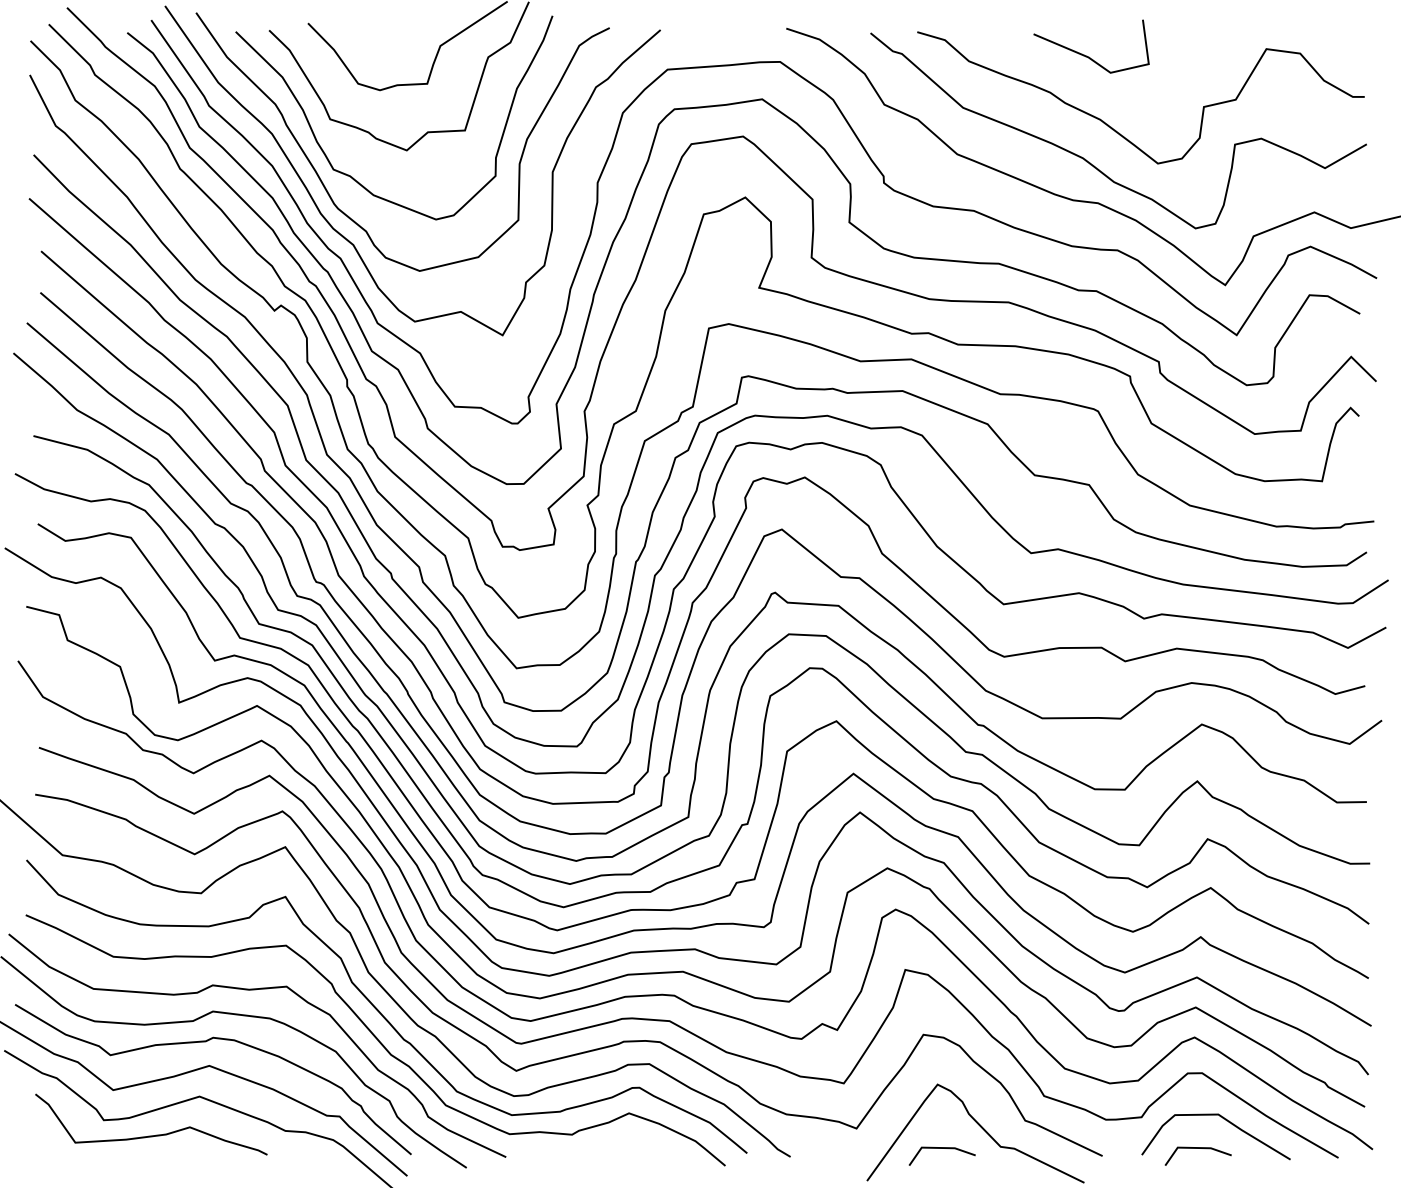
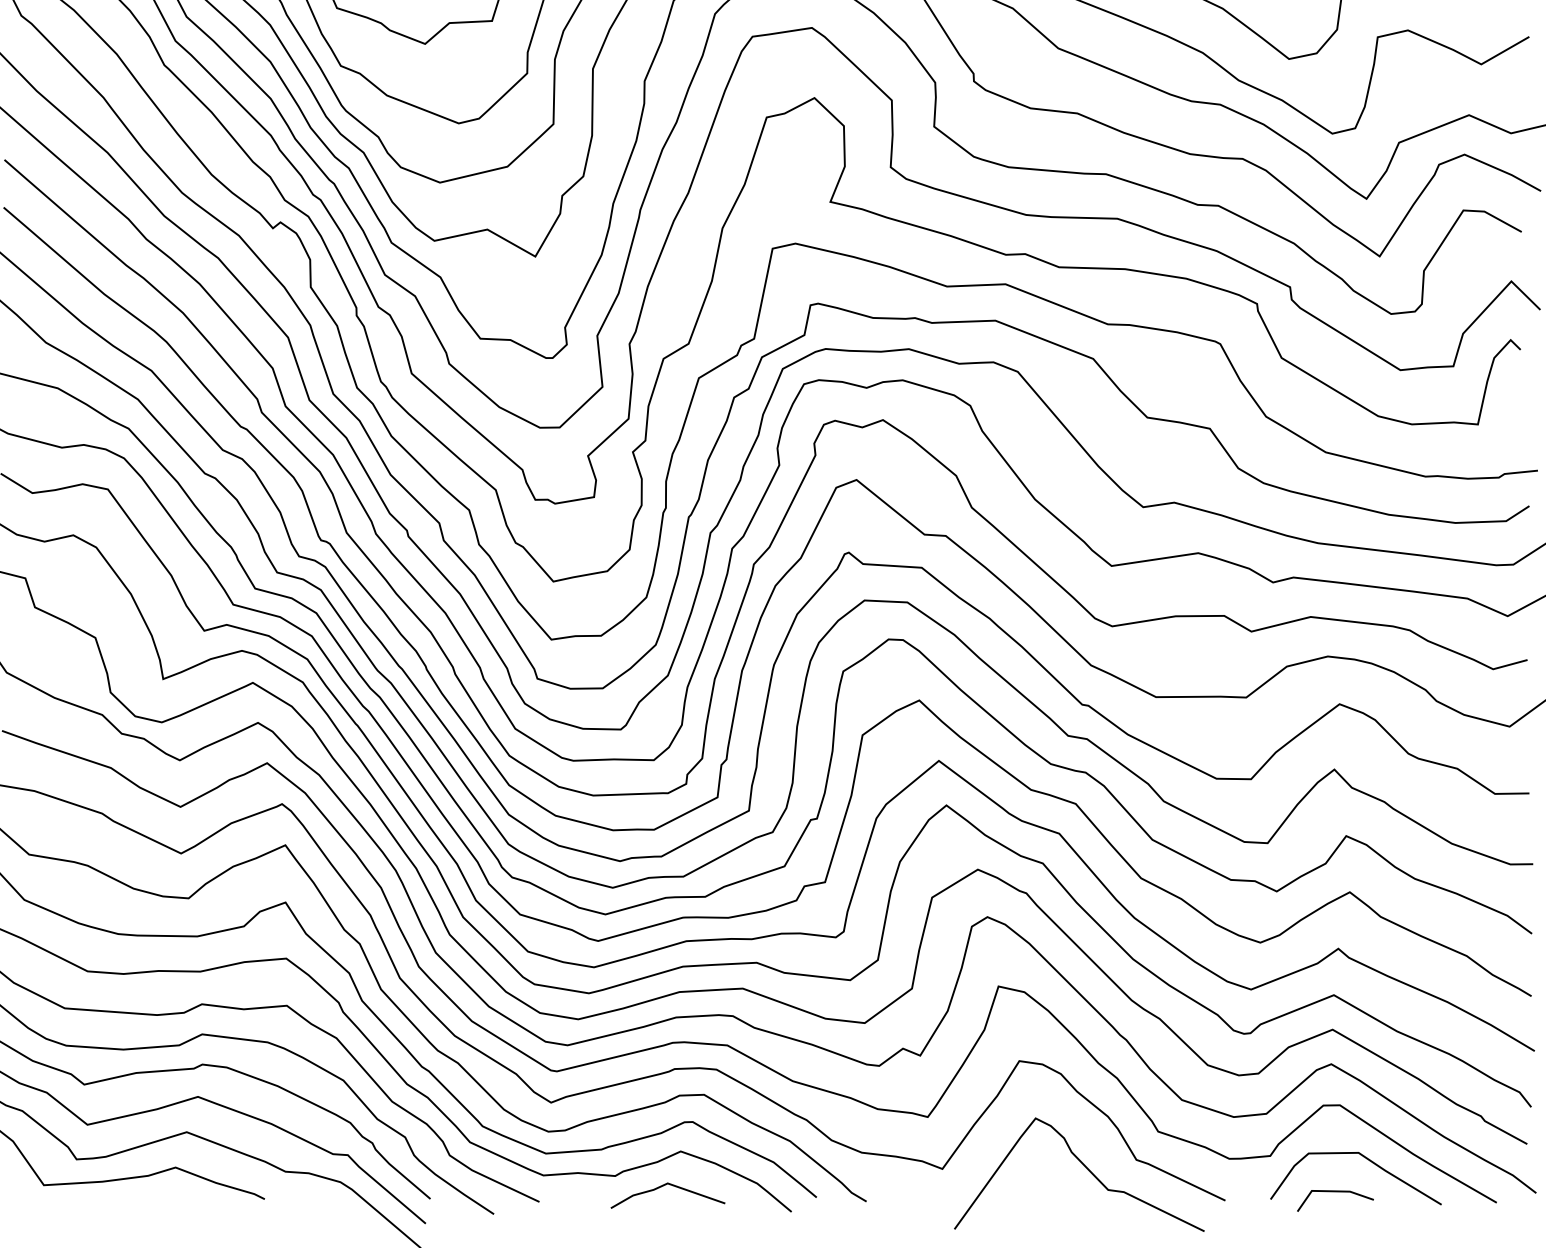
line: (613, 1144) -> (662, 1187), added
line: (941, 1148) -> (1040, 1191), removed

